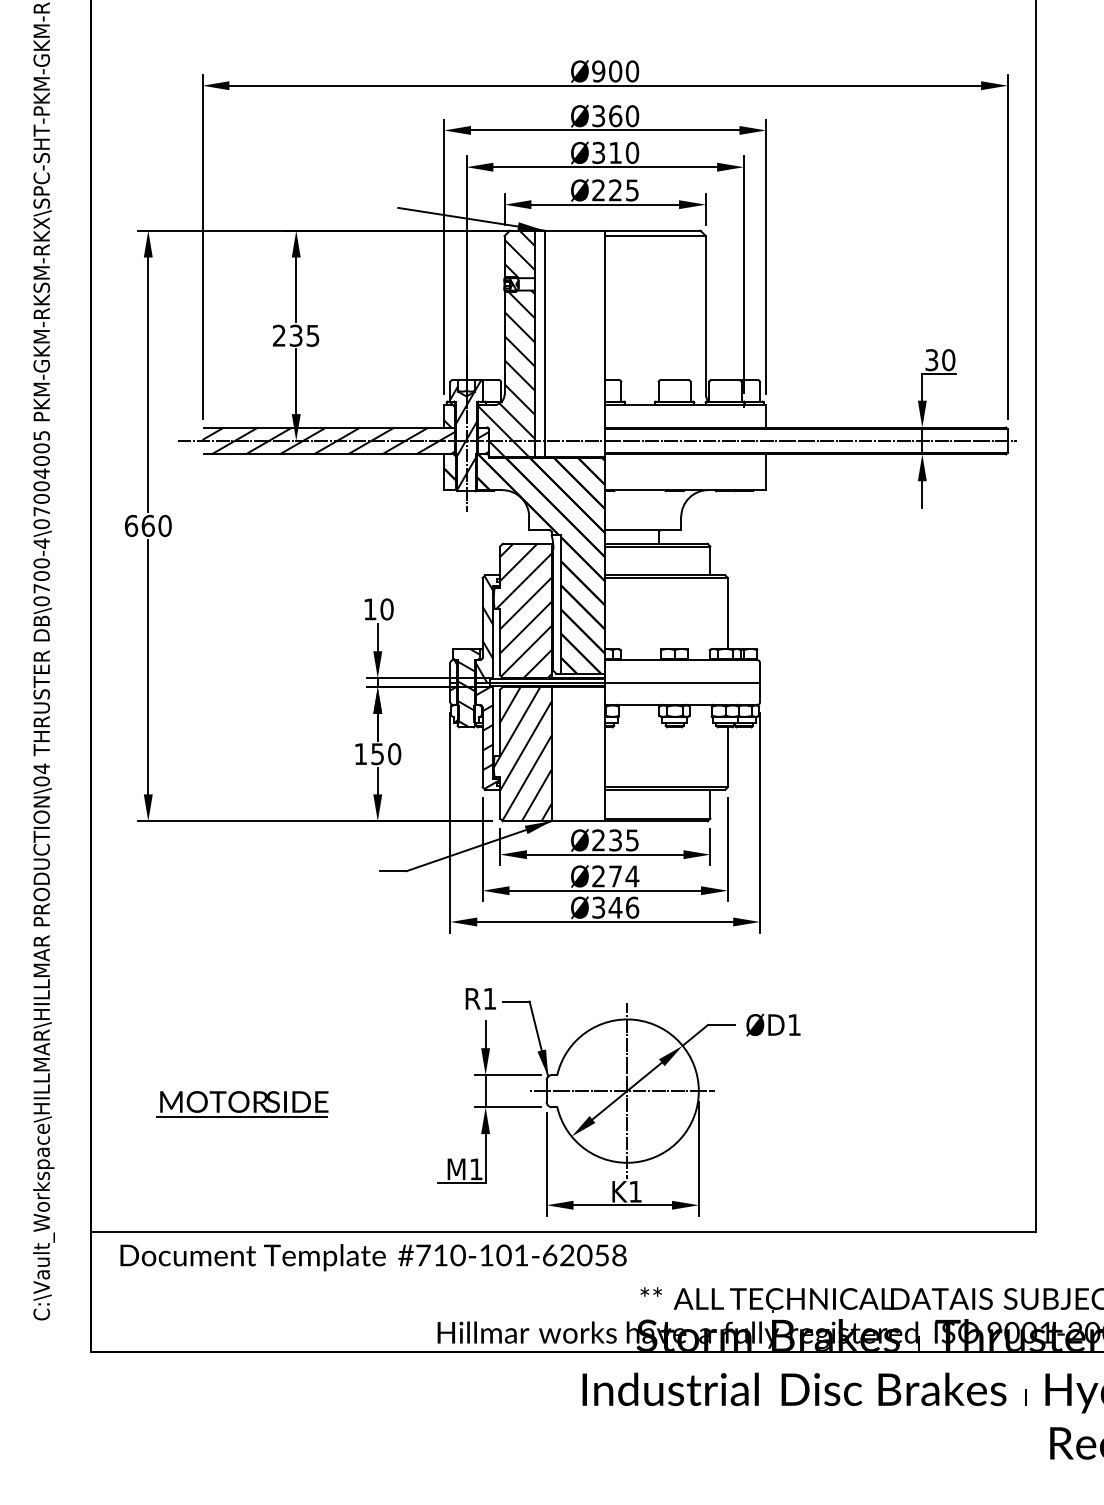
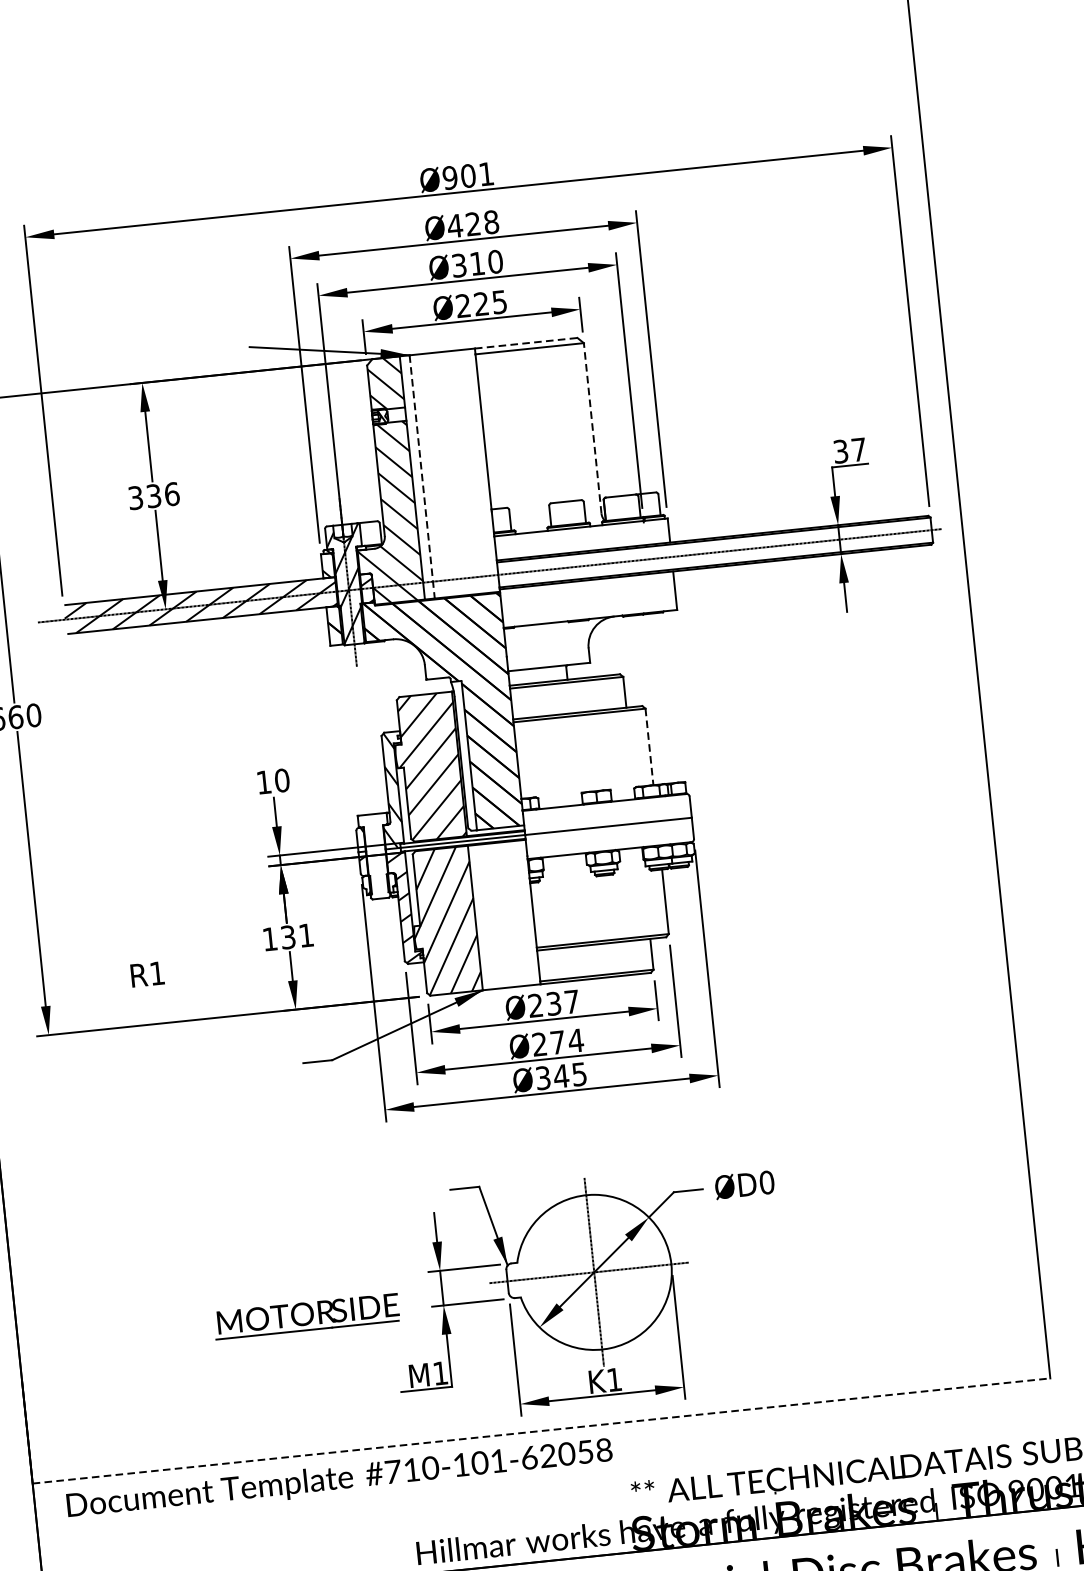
text: (632, 71) -> (486, 174), Ø900 -> Ø901
text: (615, 116) -> (473, 224), Ø360 -> Ø428
line: (652, 230) -> (525, 343), solid -> dashed
line: (705, 314) -> (592, 427), solid -> dashed
text: (296, 335) -> (154, 495), 235 -> 336
line: (544, 343) -> (422, 476), solid -> dashed
text: (948, 360) -> (858, 450), 30 -> 37
line: (727, 613) -> (649, 747), solid -> dashed
hatch: (466, 688) -> (376, 856), removed
text: (386, 754) -> (297, 936), 150 -> 131
text: (632, 840) -> (572, 1001), Ø235 -> Ø237
text: (632, 907) -> (579, 1074), Ø346 -> Ø345
text: (480, 998) -> (147, 974), moved
text: (794, 1025) -> (767, 1183), ØD1 -> ØD0
part: (242, 1104) -> (306, 1316), moved
line: (563, 1231) -> (541, 1430), solid -> dashed

